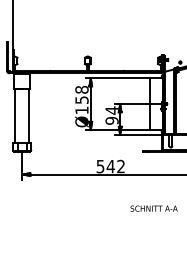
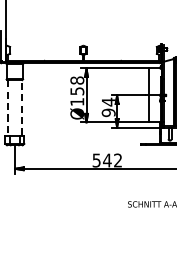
line: (15, 116) -> (8, 108), solid -> dashed
line: (28, 116) -> (21, 108), solid -> dashed

